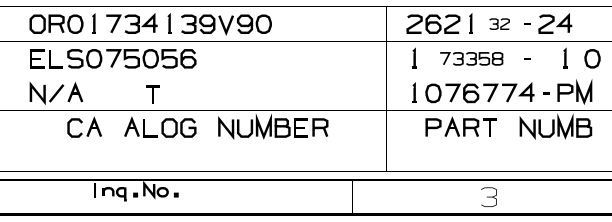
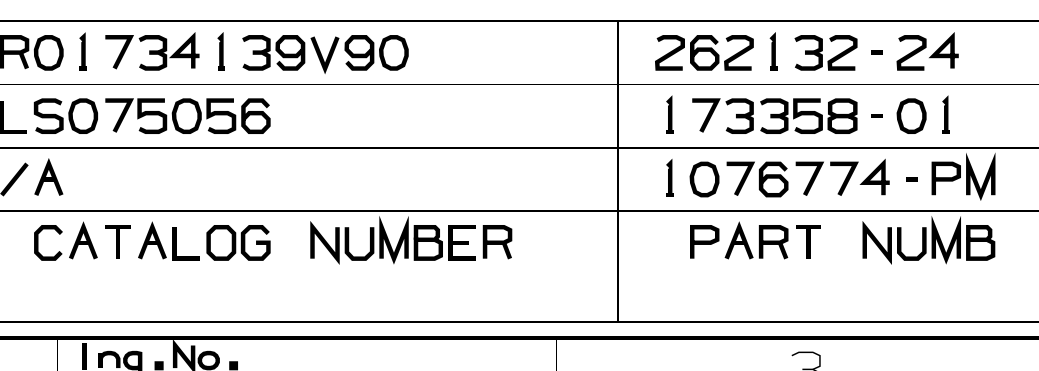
part: (499, 23) -> (825, 51), size x1.67
part: (471, 58) -> (774, 115), size x1.43
part: (592, 58) -> (911, 115), moved
part: (152, 94) -> (116, 241), moved

